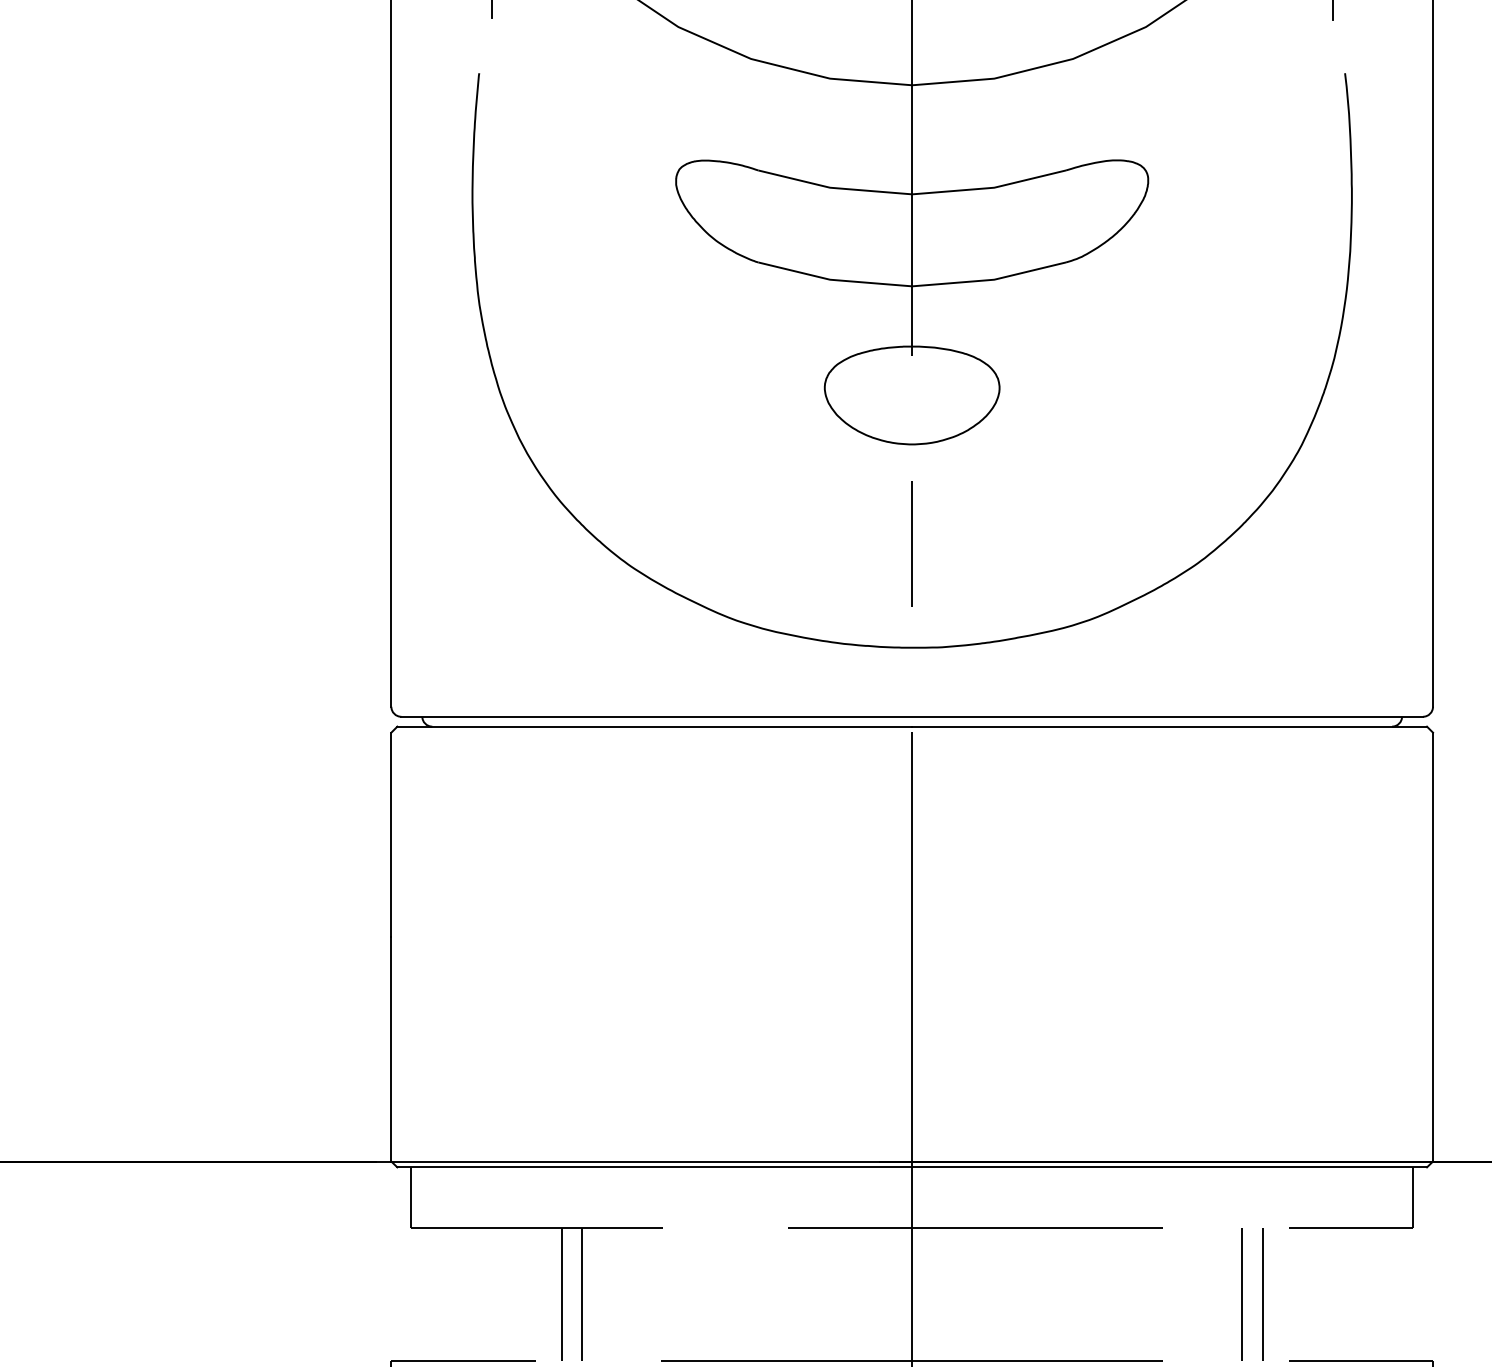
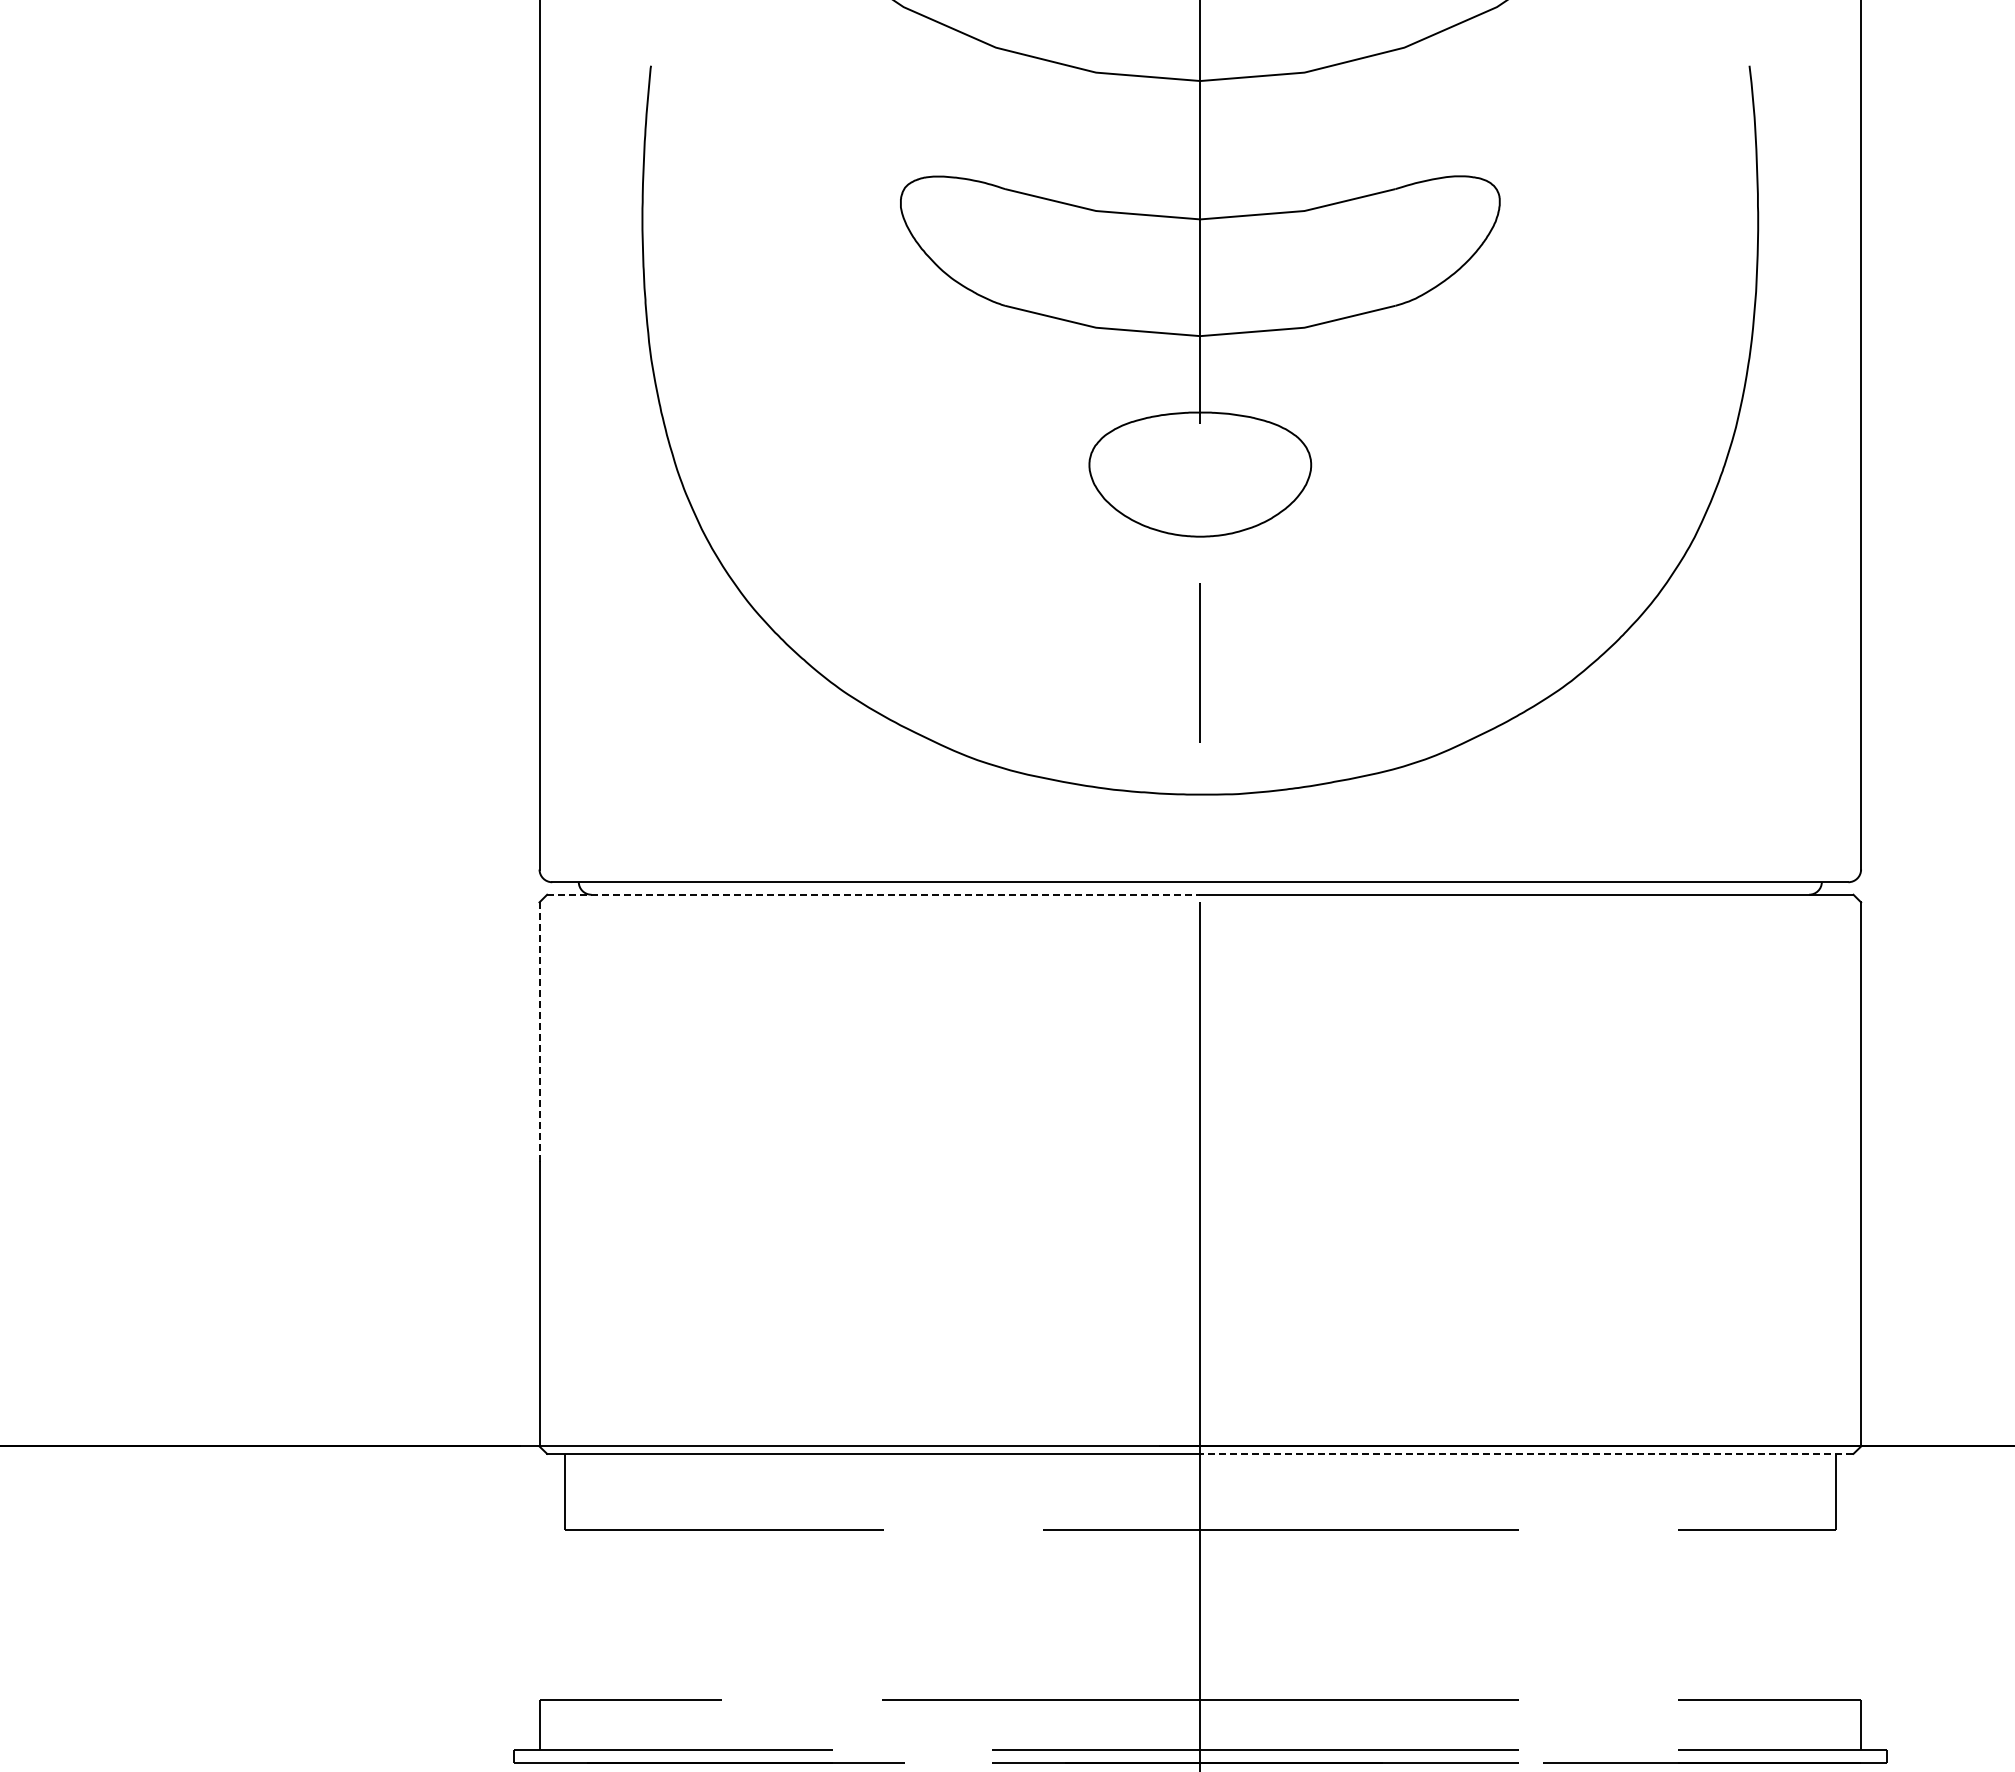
line: (654, 726) -> (873, 894), solid -> dashed
line: (391, 834) -> (539, 1031), solid -> dashed
line: (1169, 1167) -> (1526, 1453), solid -> dashed
line: (561, 1293) -> (755, 1614), removed
line: (582, 1293) -> (781, 1614), removed
line: (1242, 1293) -> (1619, 1614), removed
line: (1263, 1293) -> (1645, 1614), removed

